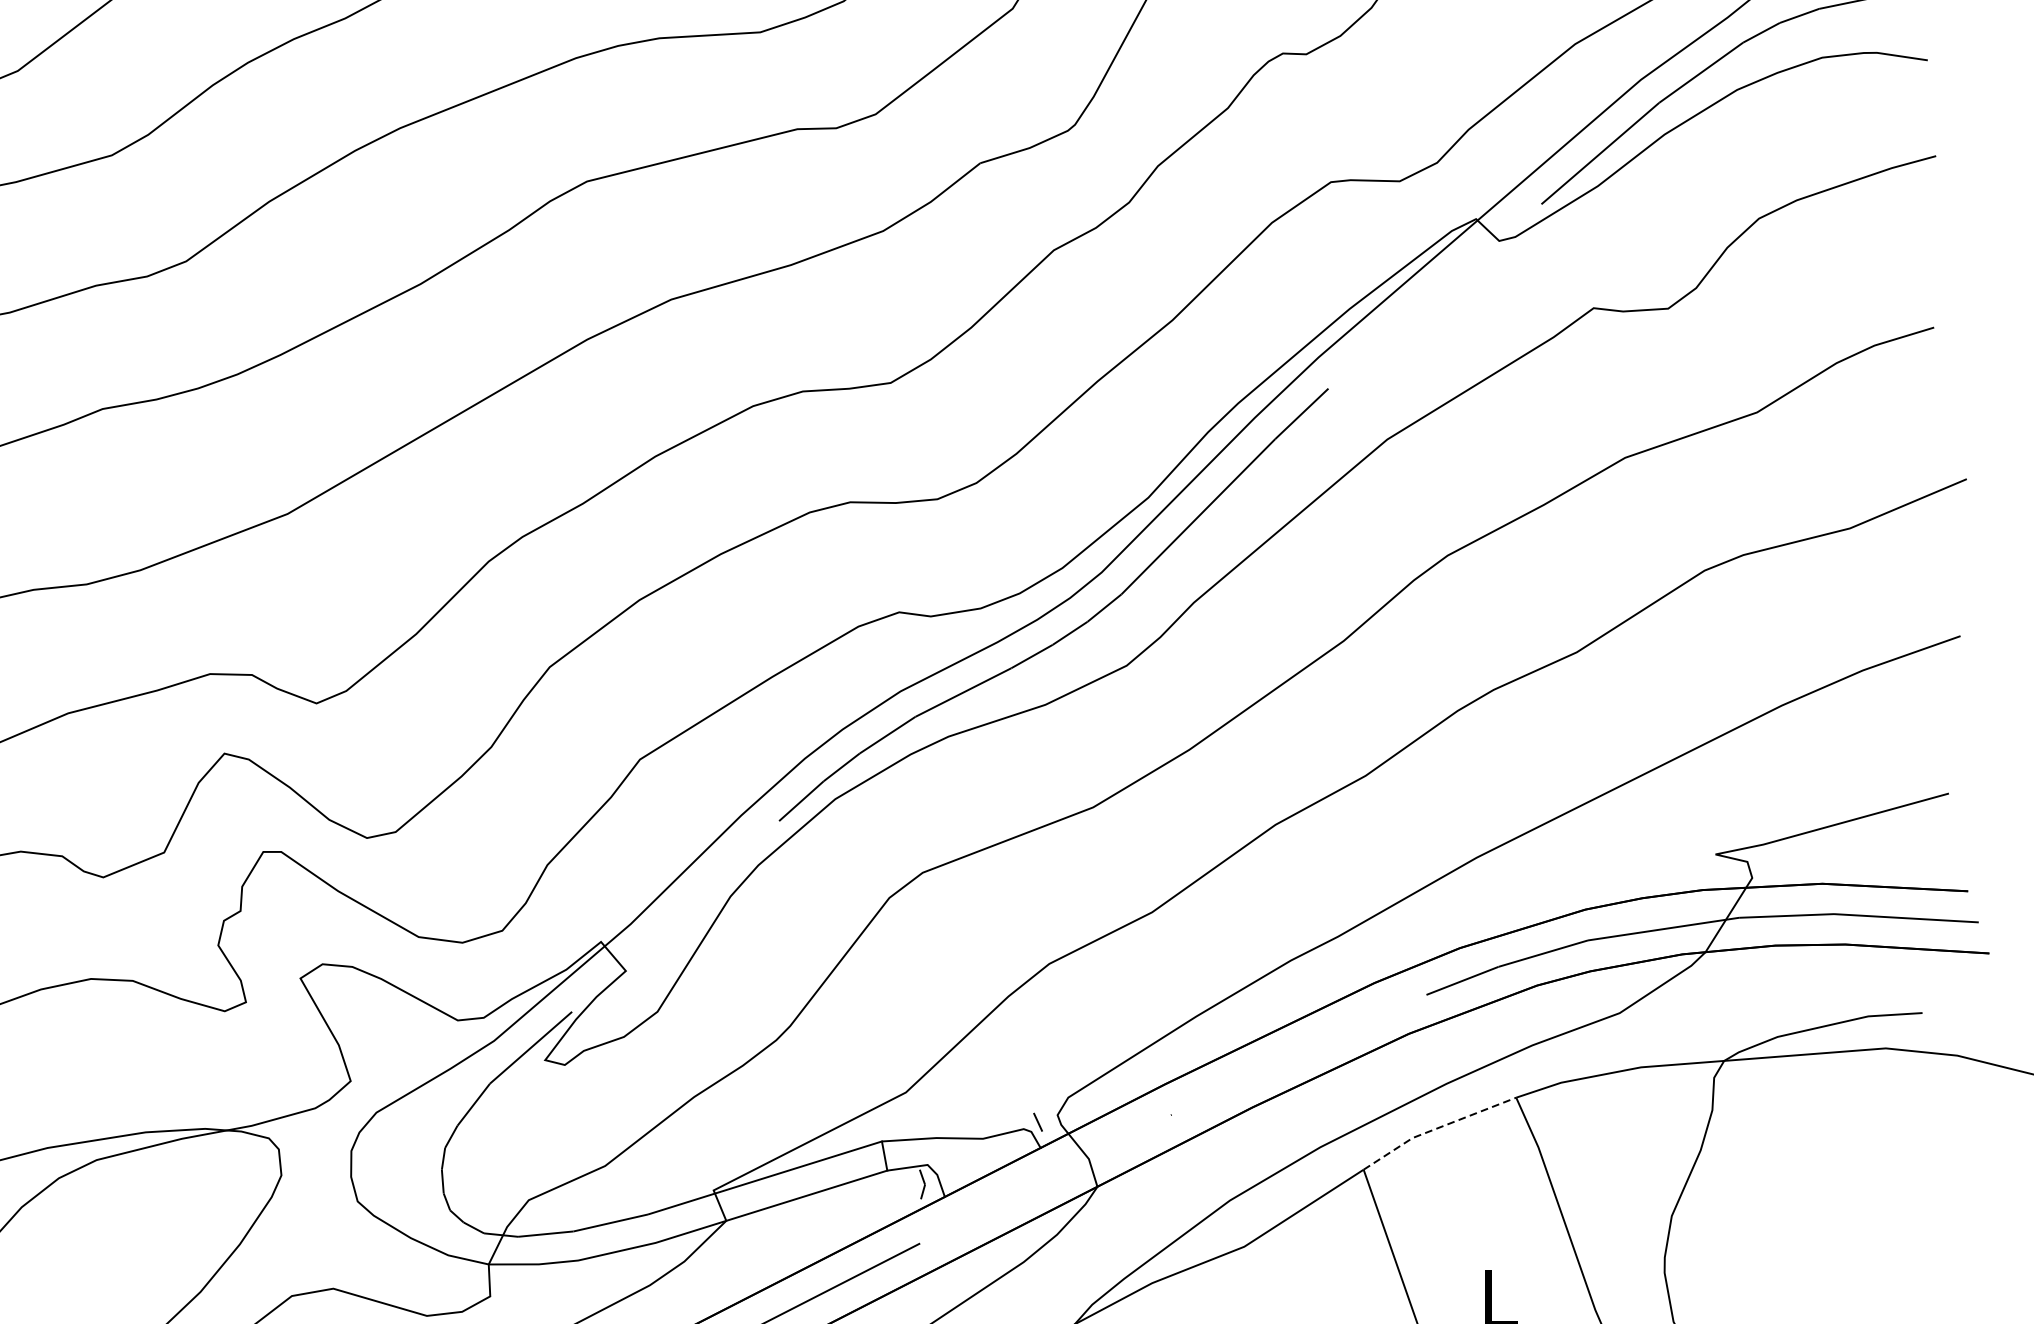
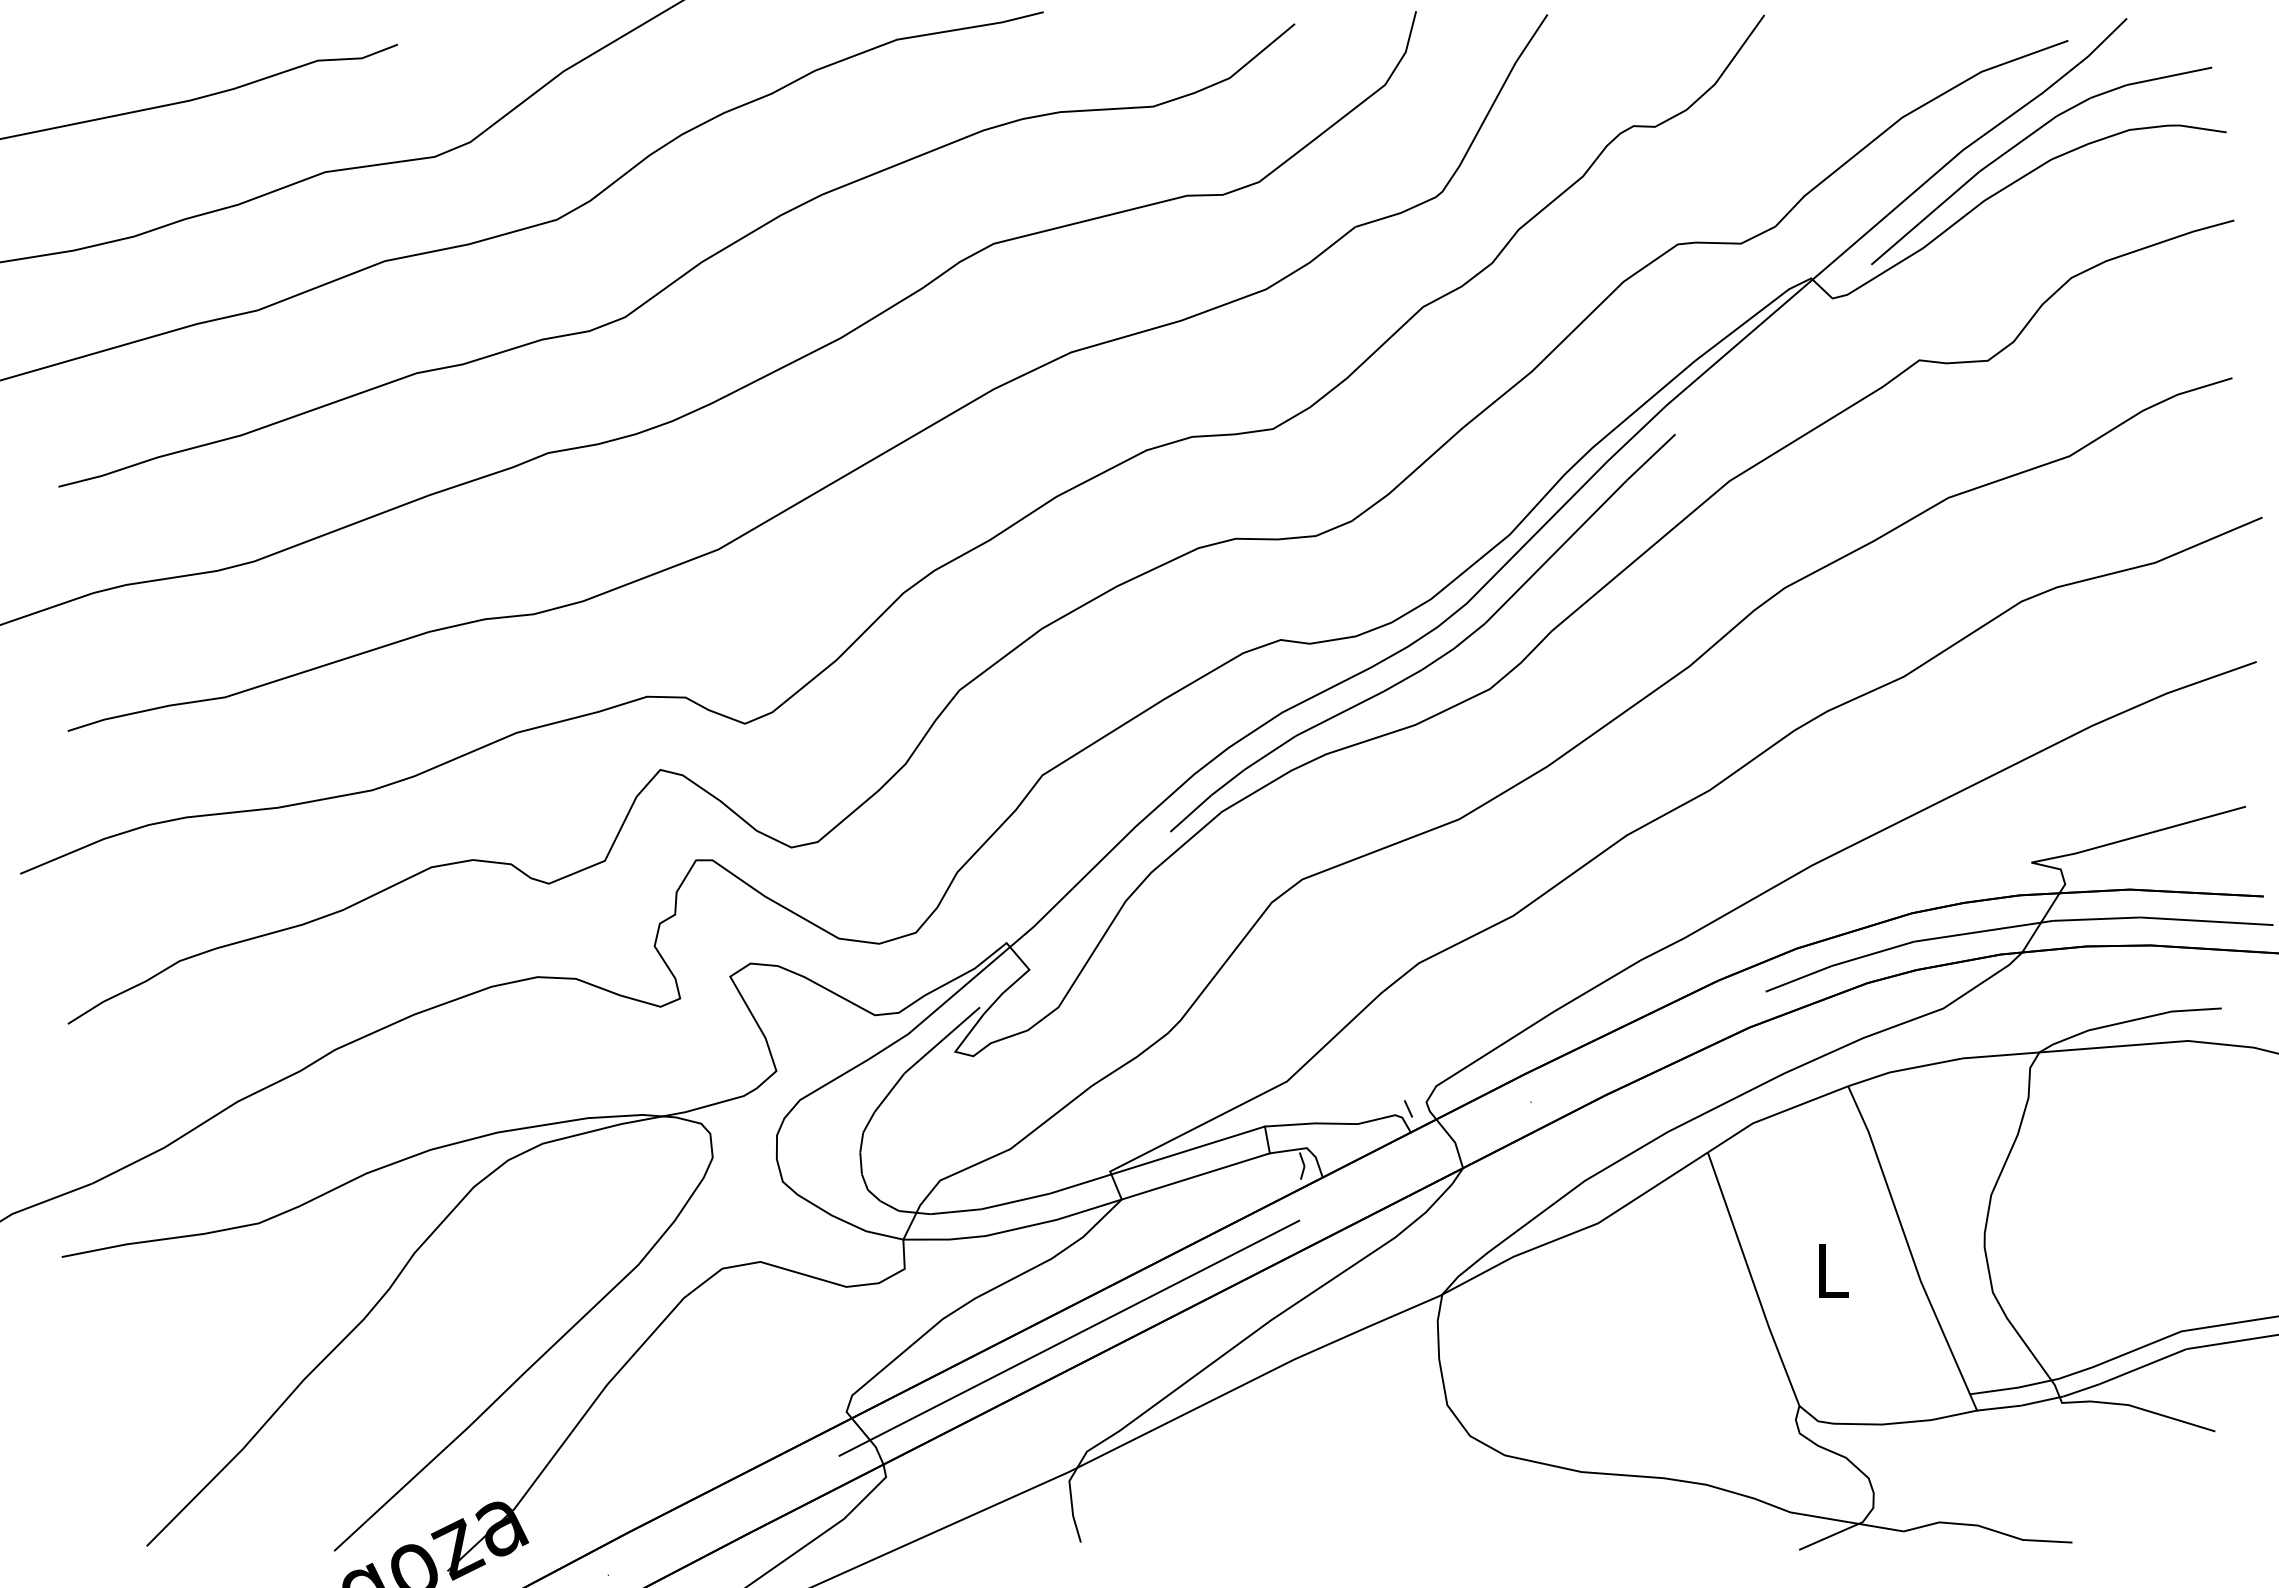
line: (1437, 1128) -> (1775, 1114), dashed -> solid

